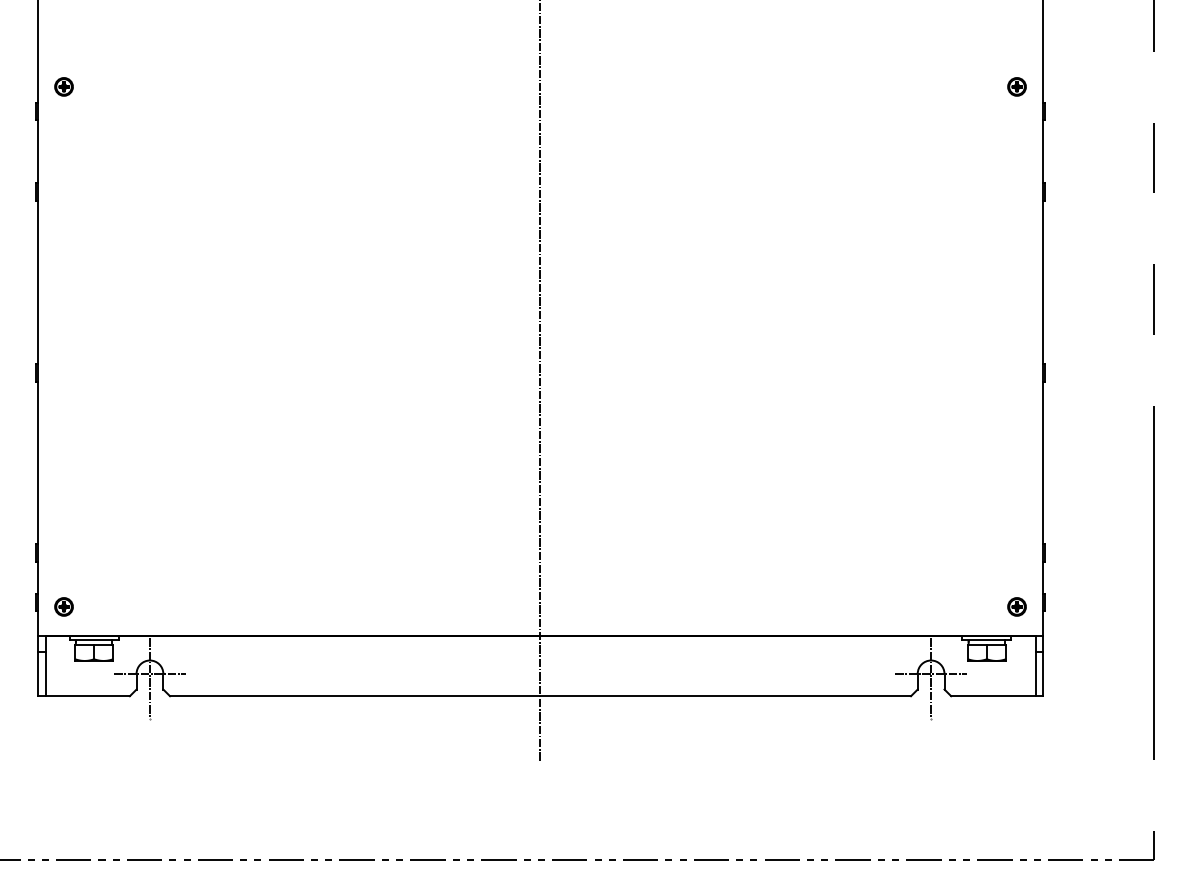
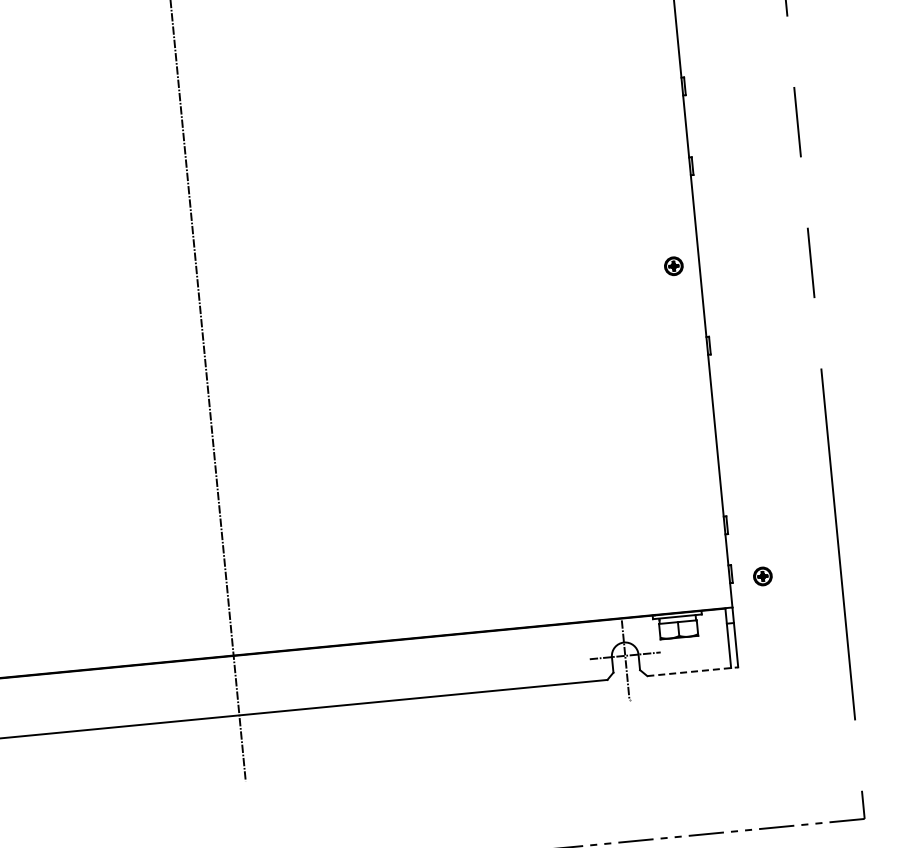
part: (1016, 86) -> (673, 265), moved
part: (1016, 606) -> (762, 576), moved
line: (996, 696) -> (692, 672), solid -> dashed

